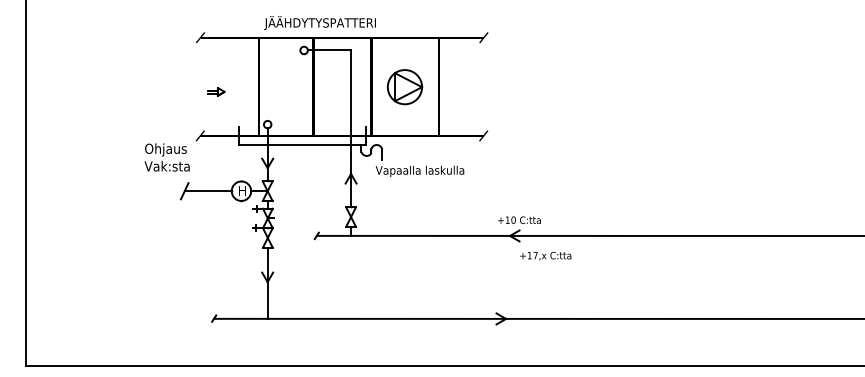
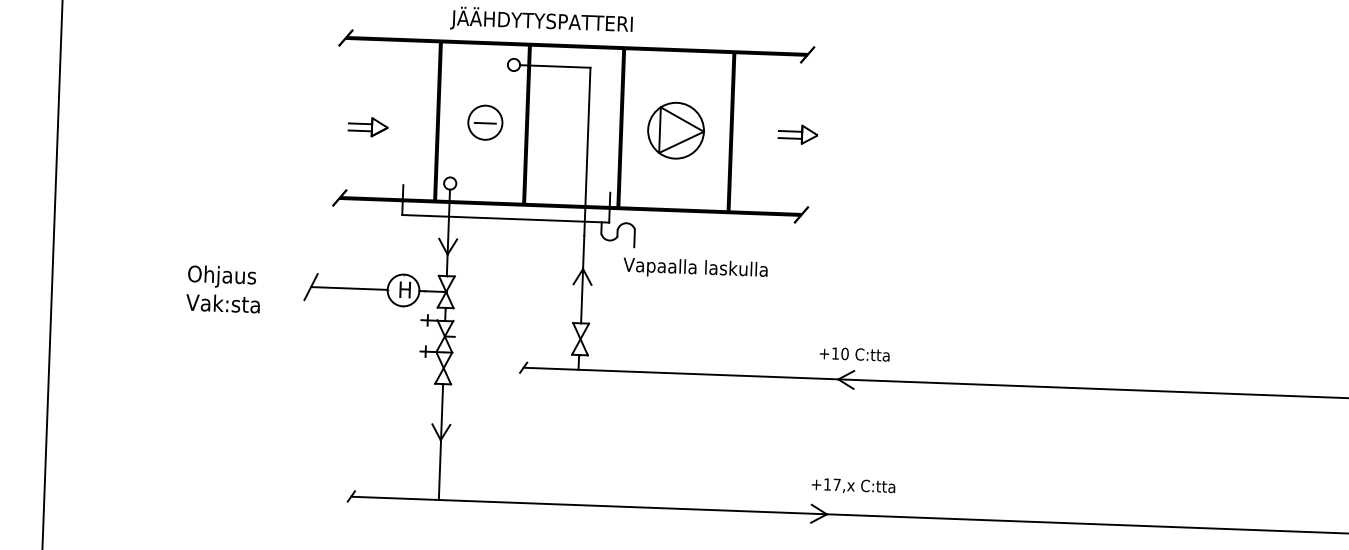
part: (287, 86) -> (484, 122), added
part: (479, 86) -> (797, 134), added
part: (216, 91) -> (368, 126), size x1.43
text: (166, 157) -> (222, 289), moved
text: (545, 255) -> (853, 485), moved

